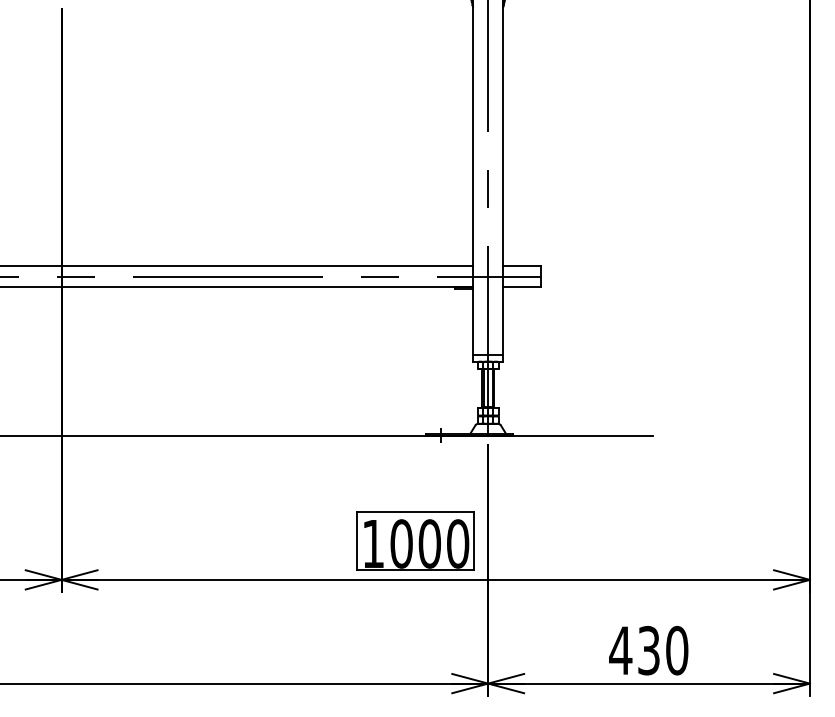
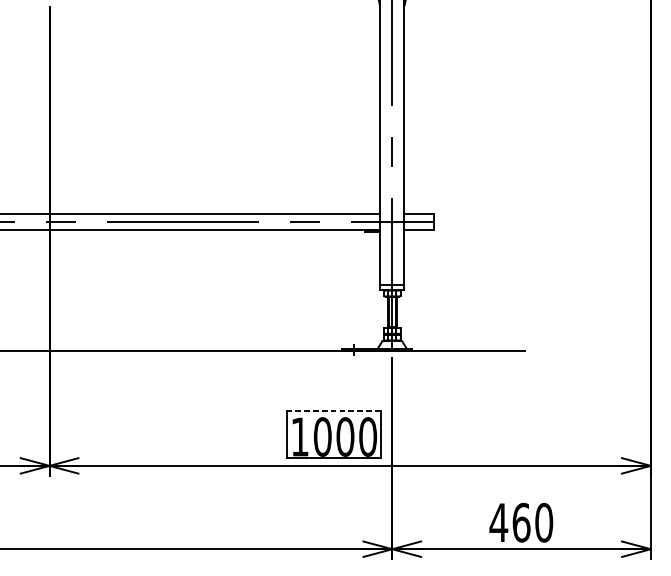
line: (415, 511) -> (333, 410), solid -> dashed
text: (649, 650) -> (521, 522), 430 -> 460

